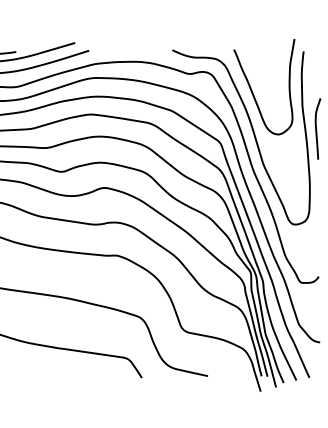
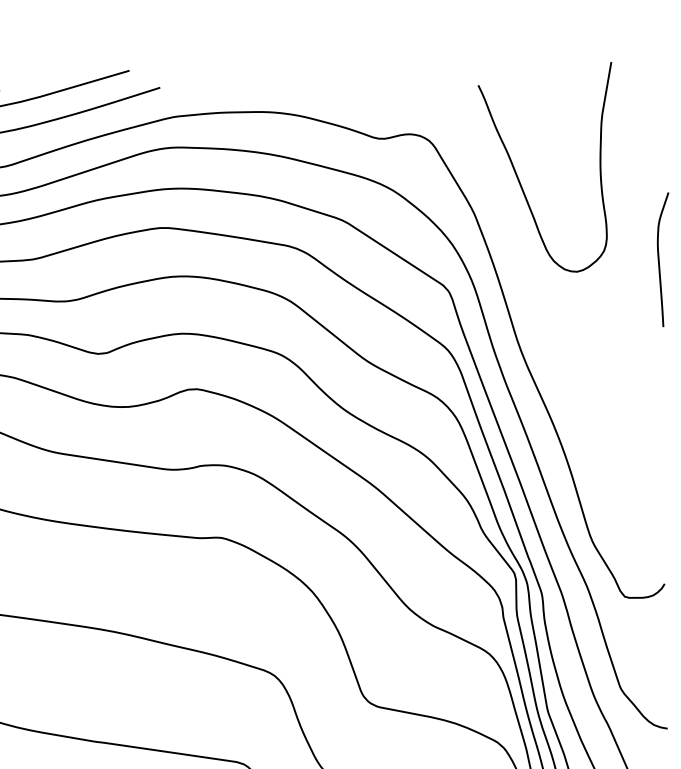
curve: (252, 132) -> (519, 267), removed

